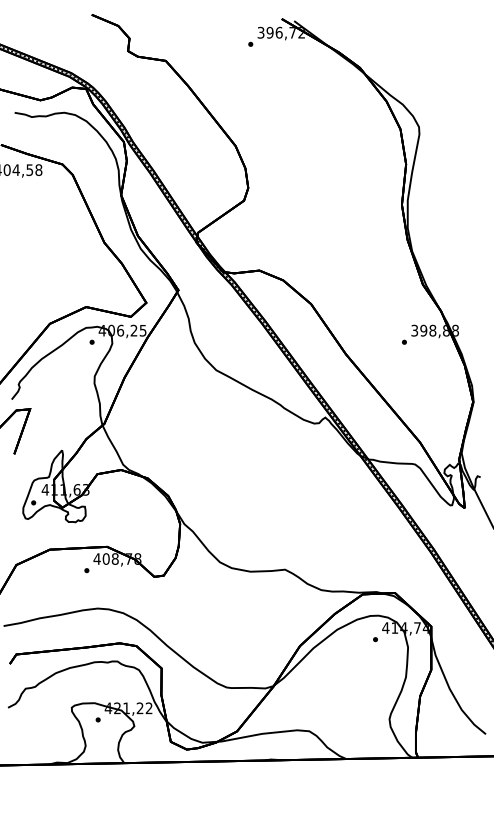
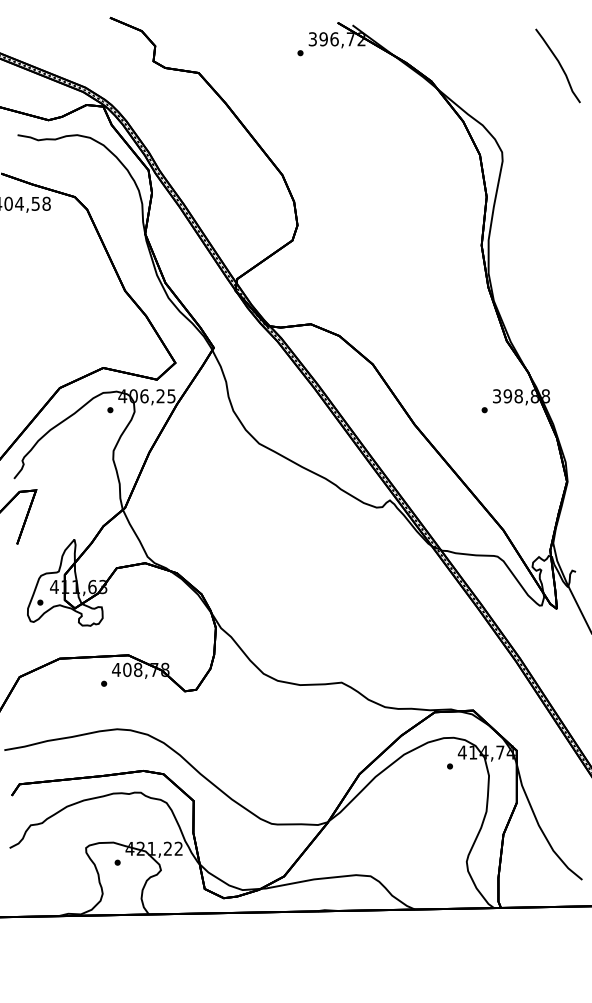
curve: (466, 54) -> (559, 65), added

